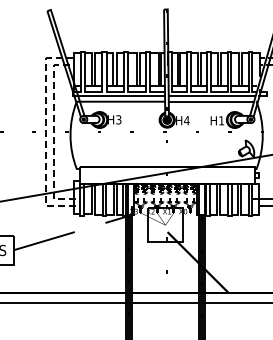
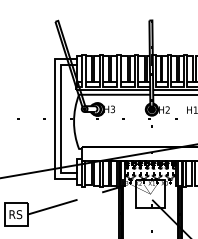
text: (186, 120) -> (167, 109), H4 -> H2
line: (53, 131) -> (60, 118), dashed -> solid
line: (46, 132) -> (54, 119), dashed -> solid

